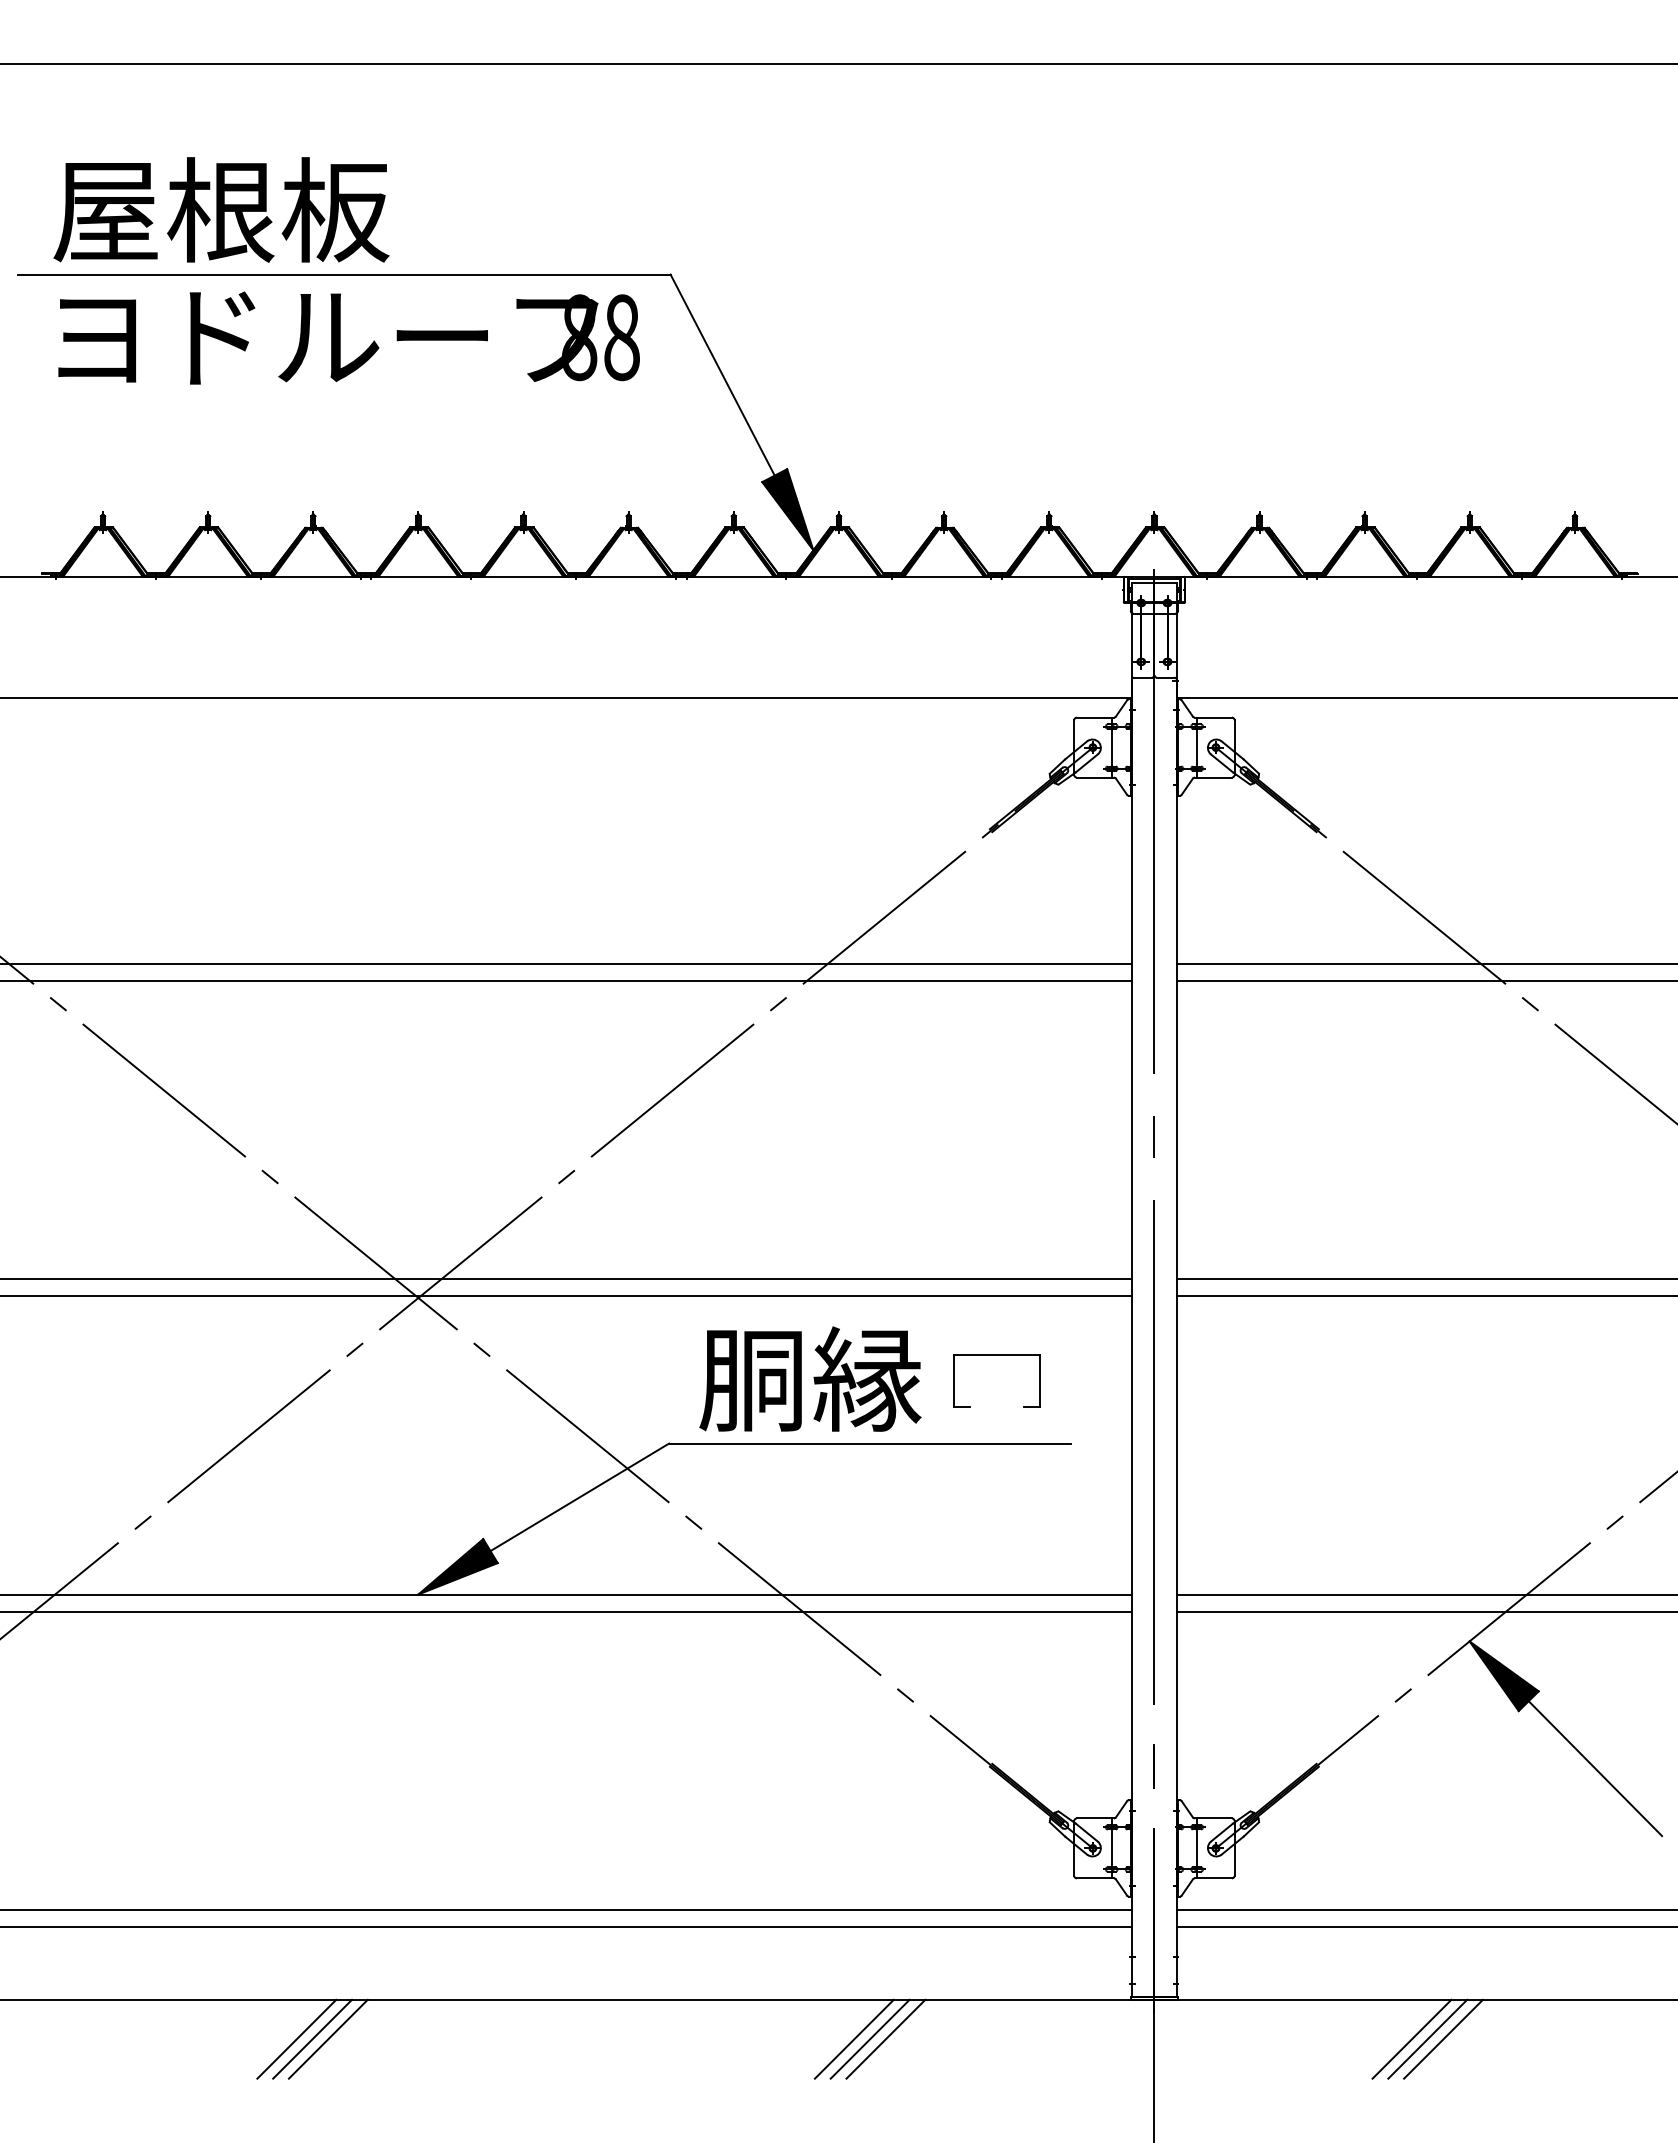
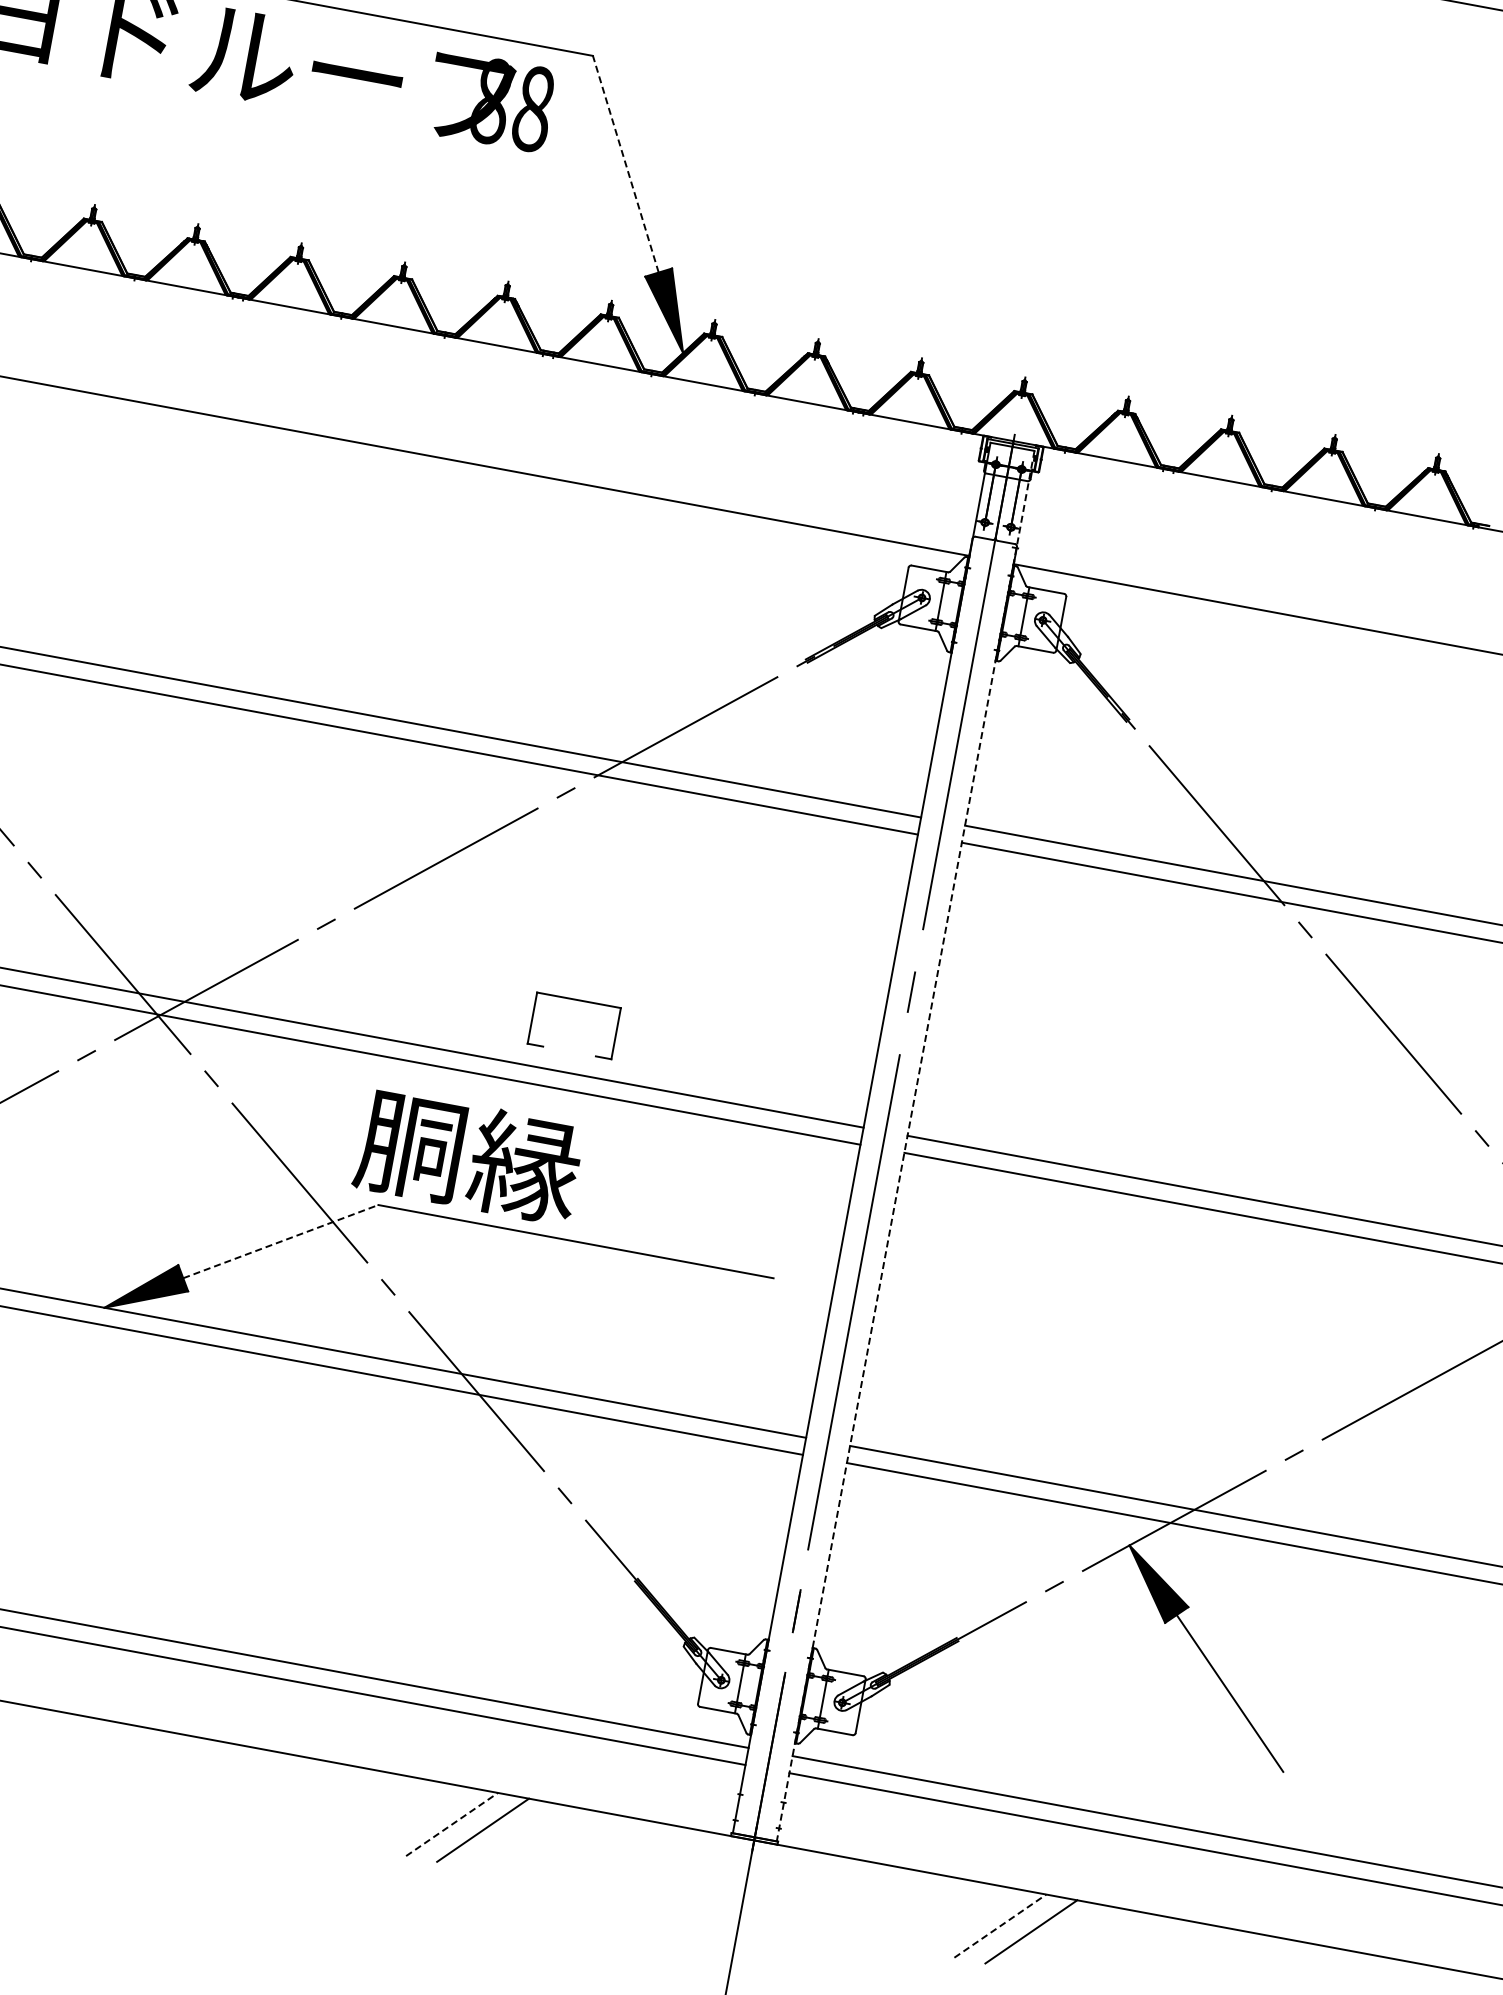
line: (722, 374) -> (625, 163), solid -> dashed
line: (1176, 1290) -> (905, 1147), solid -> dashed
part: (996, 1355) -> (578, 1000), moved
text: (810, 1378) -> (469, 1155), moved
line: (580, 1497) -> (281, 1241), solid -> dashed
line: (869, 2038) -> (467, 1826), removed
line: (1427, 2038) -> (1015, 1928), removed
line: (854, 2039) -> (452, 1824), solid -> dashed
line: (1411, 2039) -> (999, 1926), solid -> dashed

